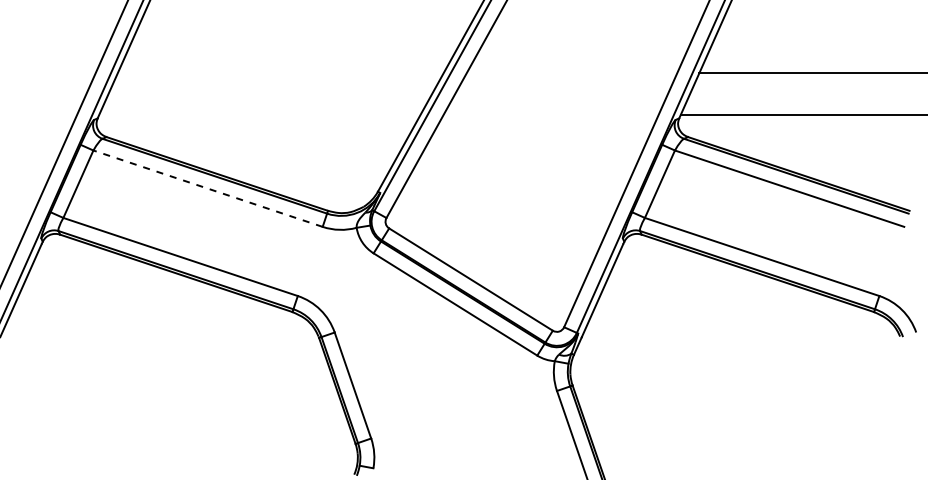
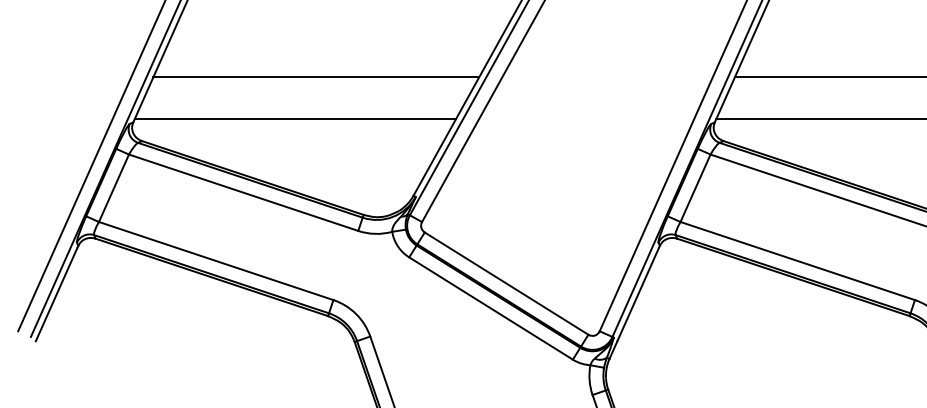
line: (280, 73) -> (316, 77), added
line: (259, 115) -> (295, 119), added
line: (208, 188) -> (244, 192), dashed -> solid

